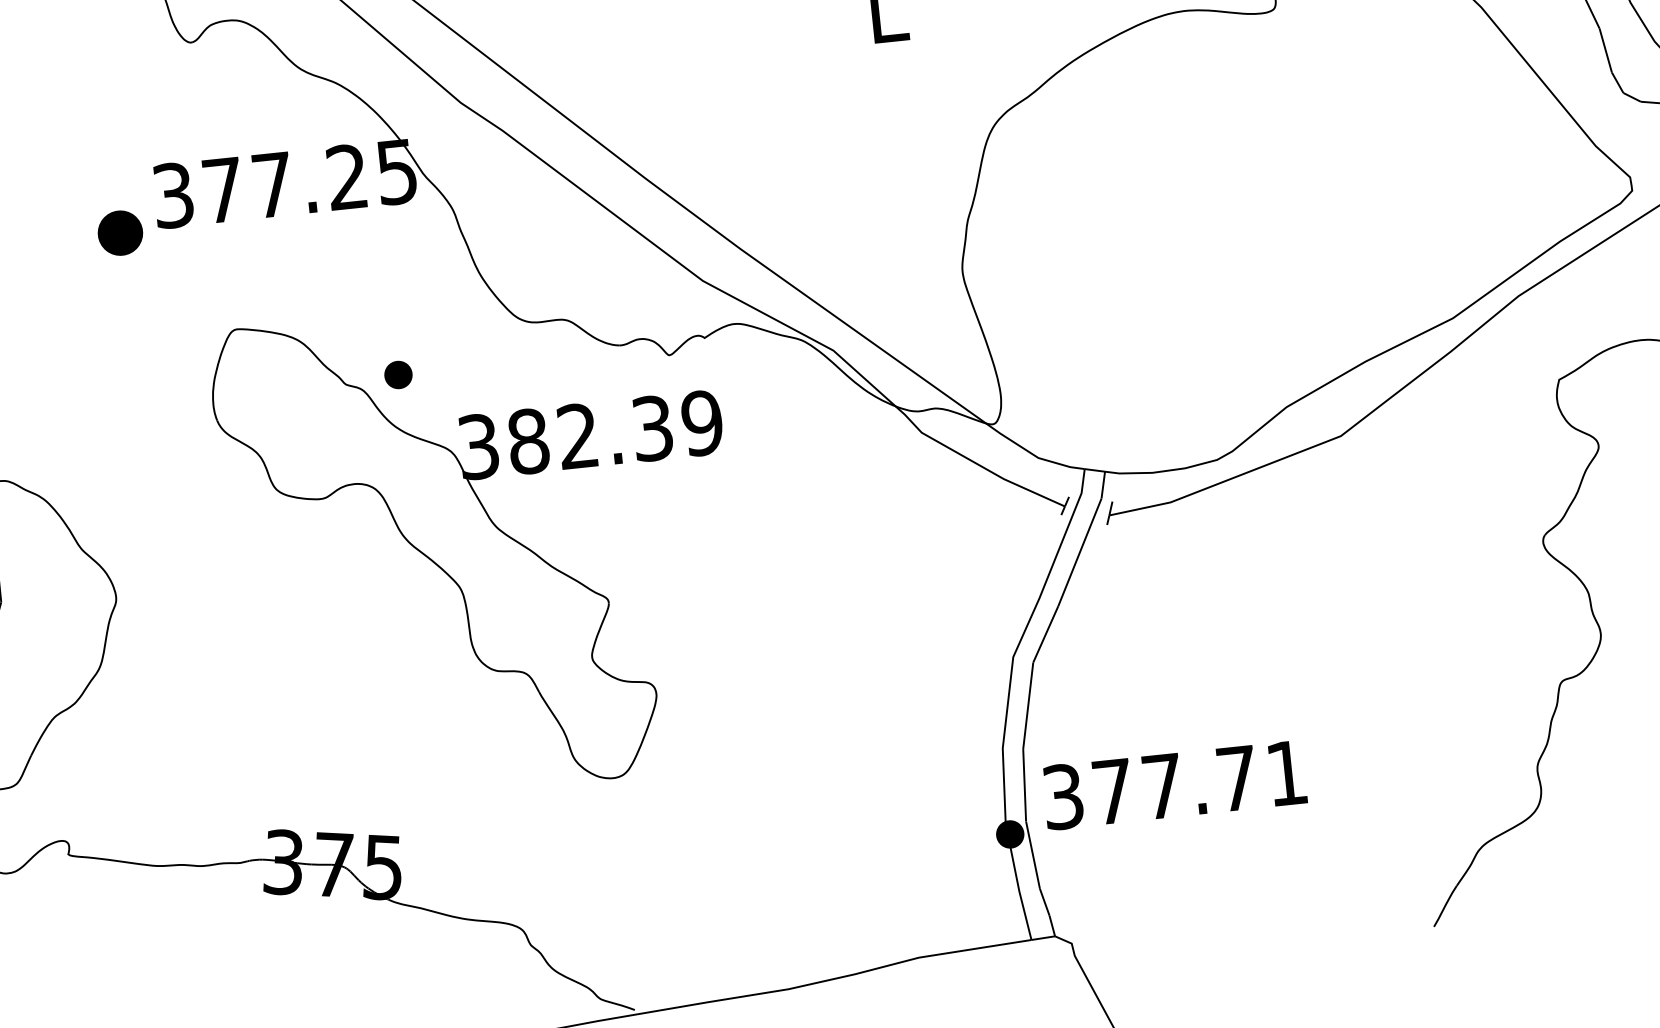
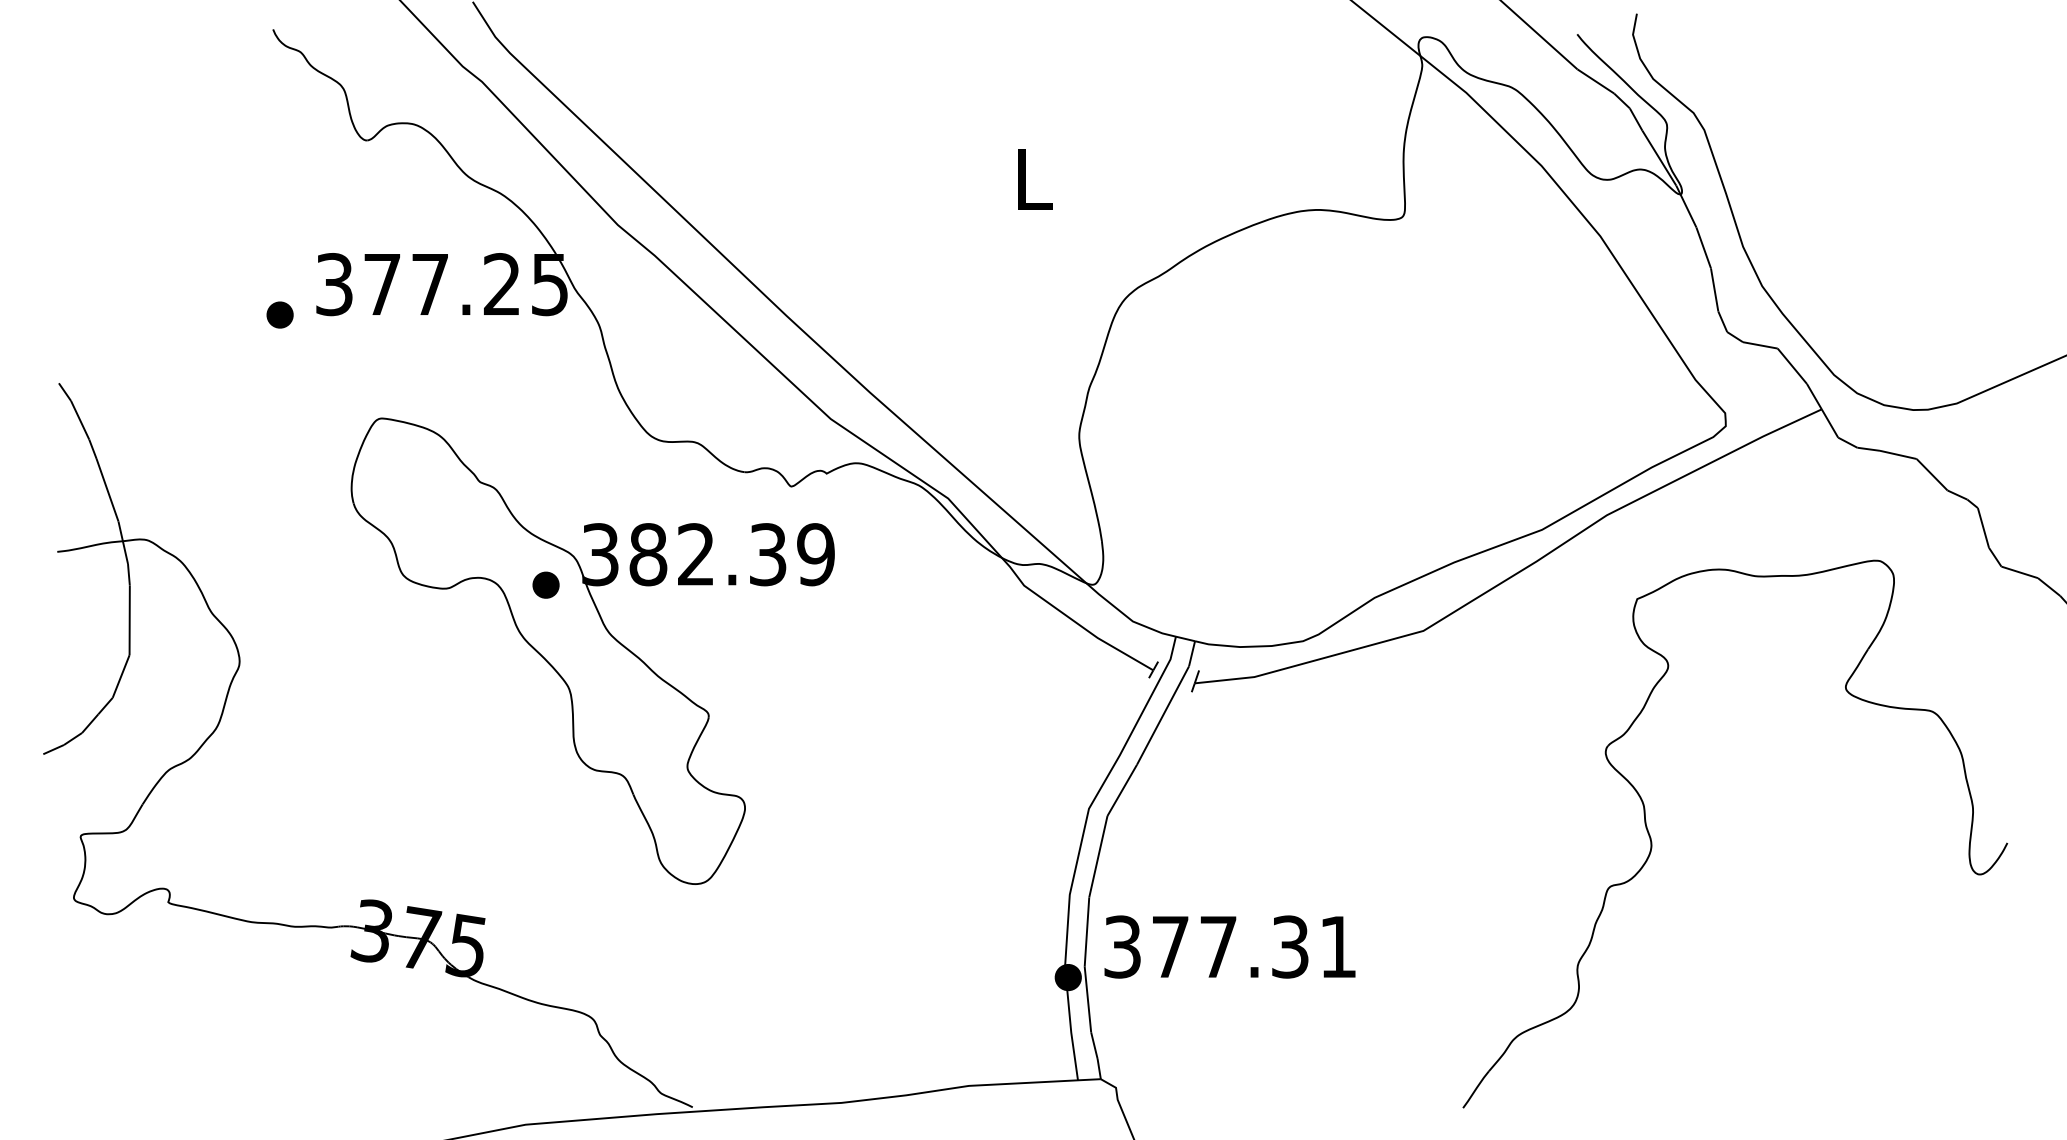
part: (119, 232) -> (279, 314), size x0.62
part: (397, 374) -> (545, 584), moved
text: (1237, 778) -> (1290, 946), 377.71 -> 377.31

